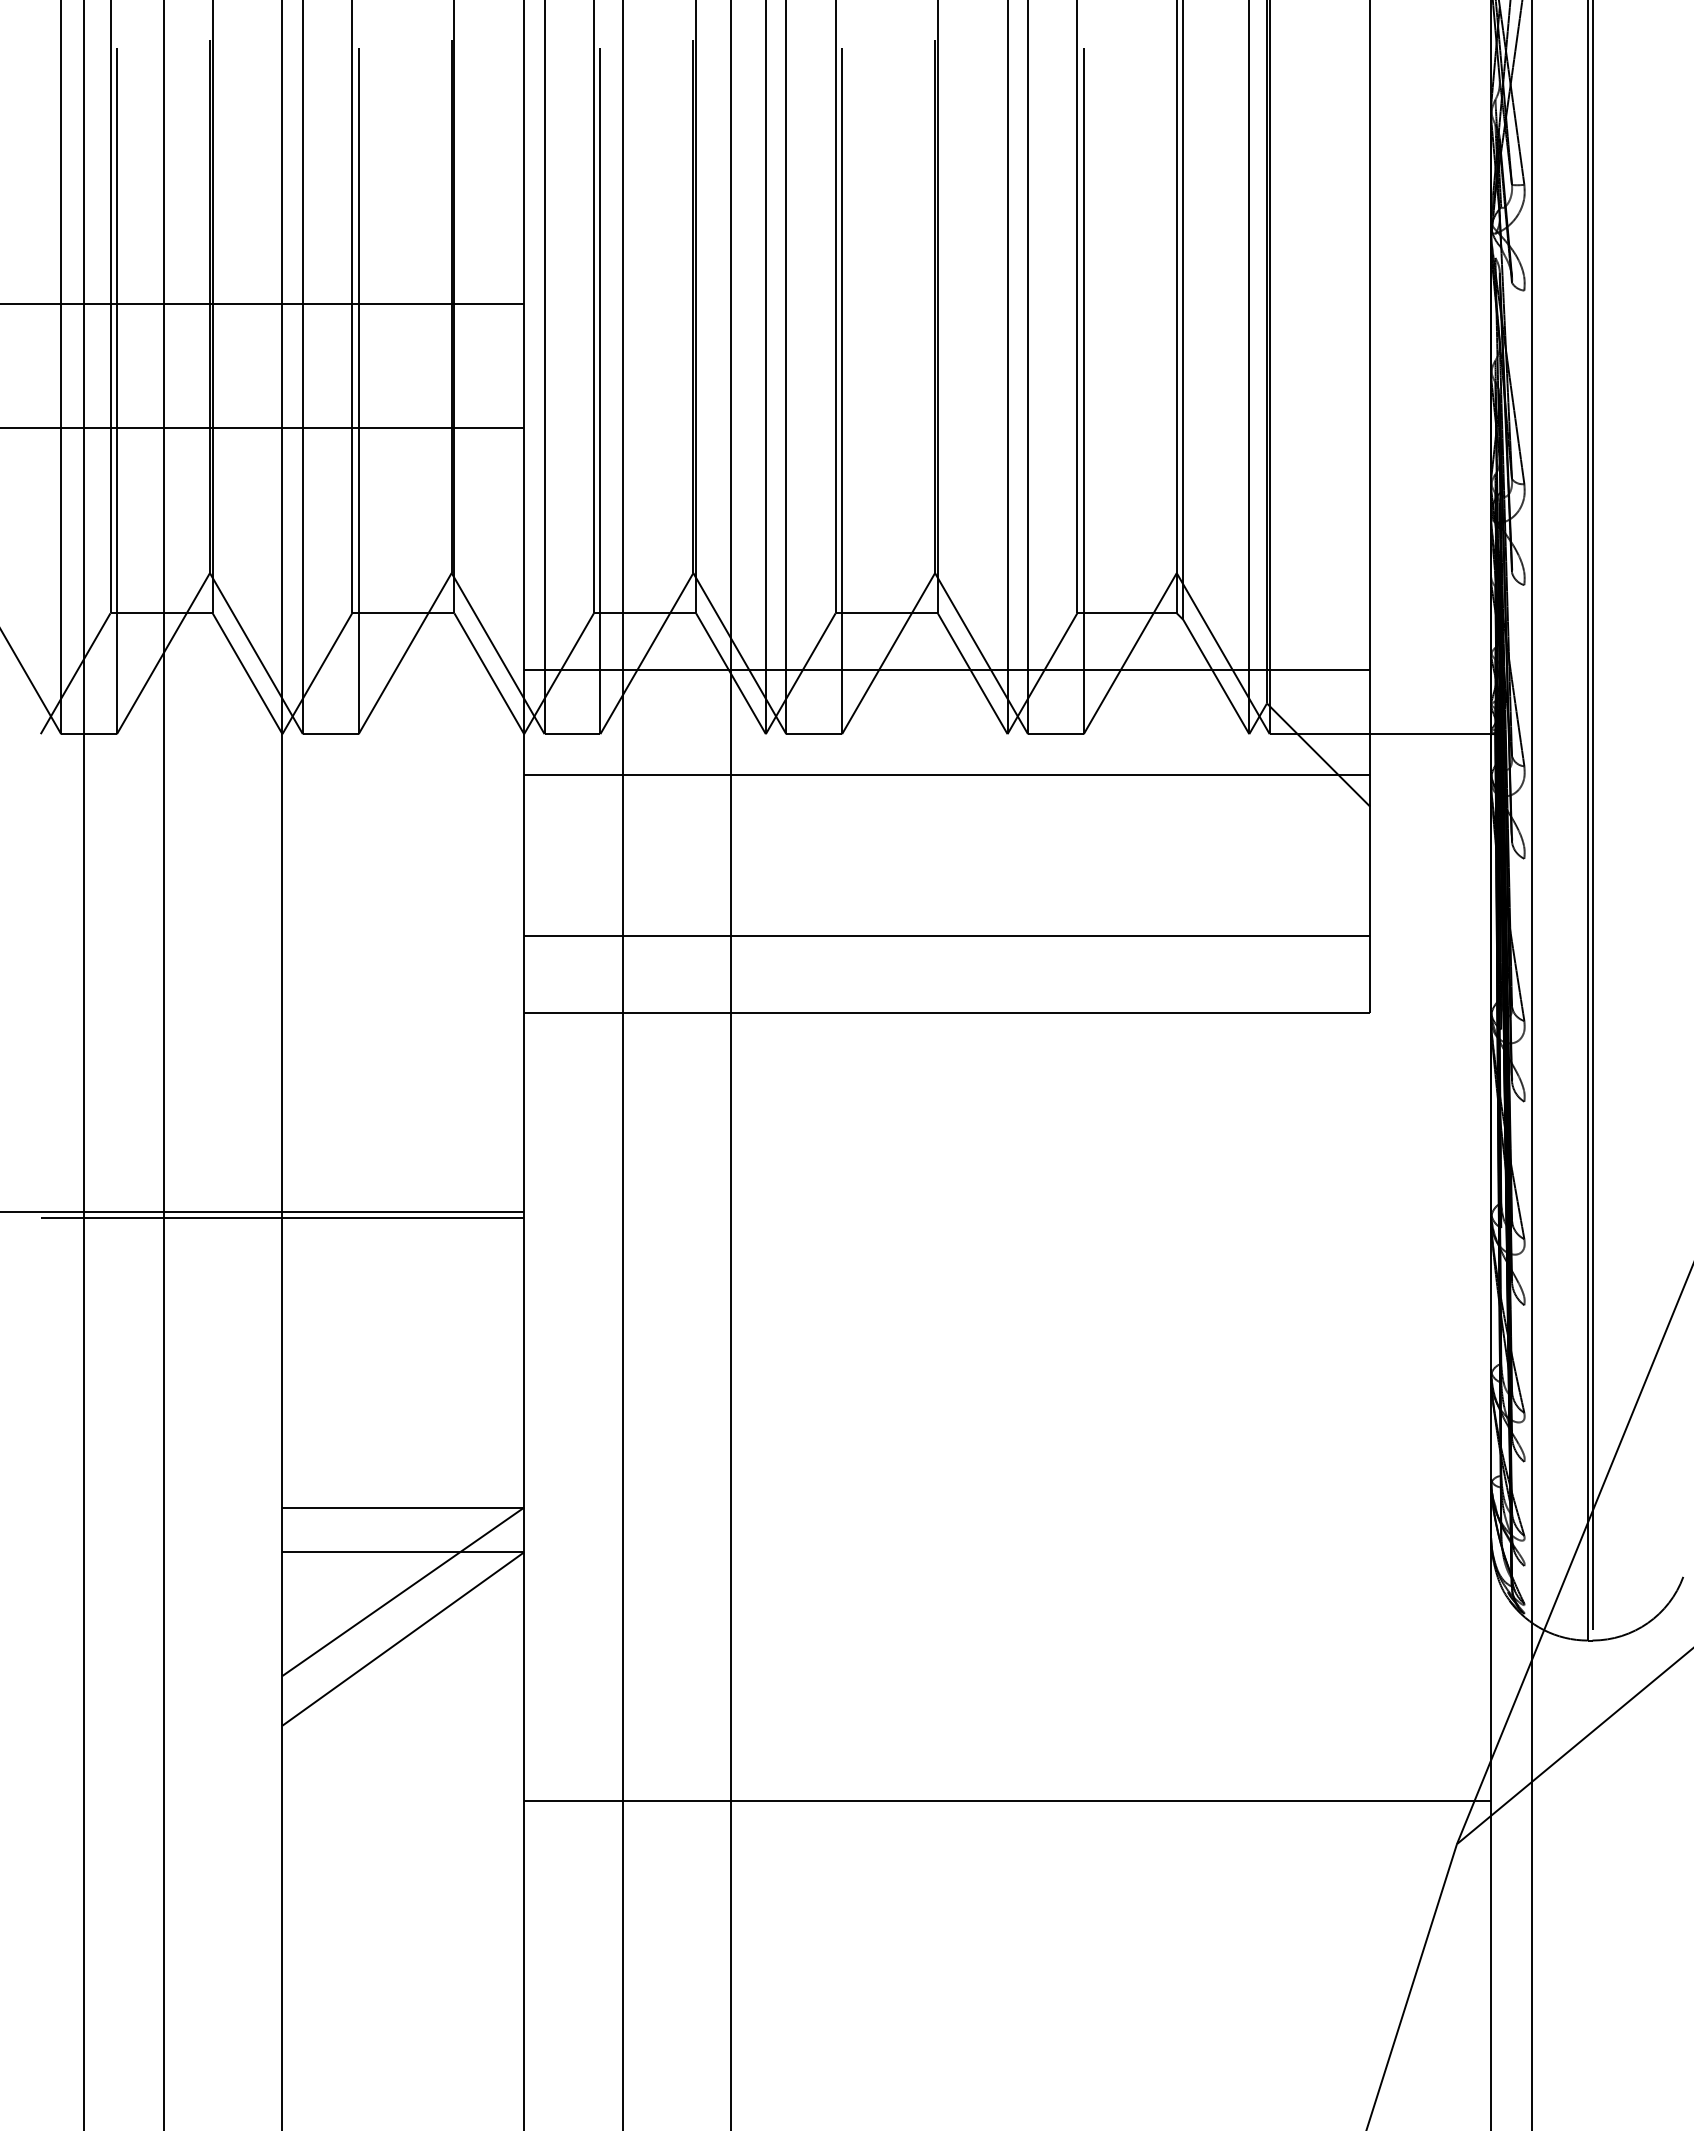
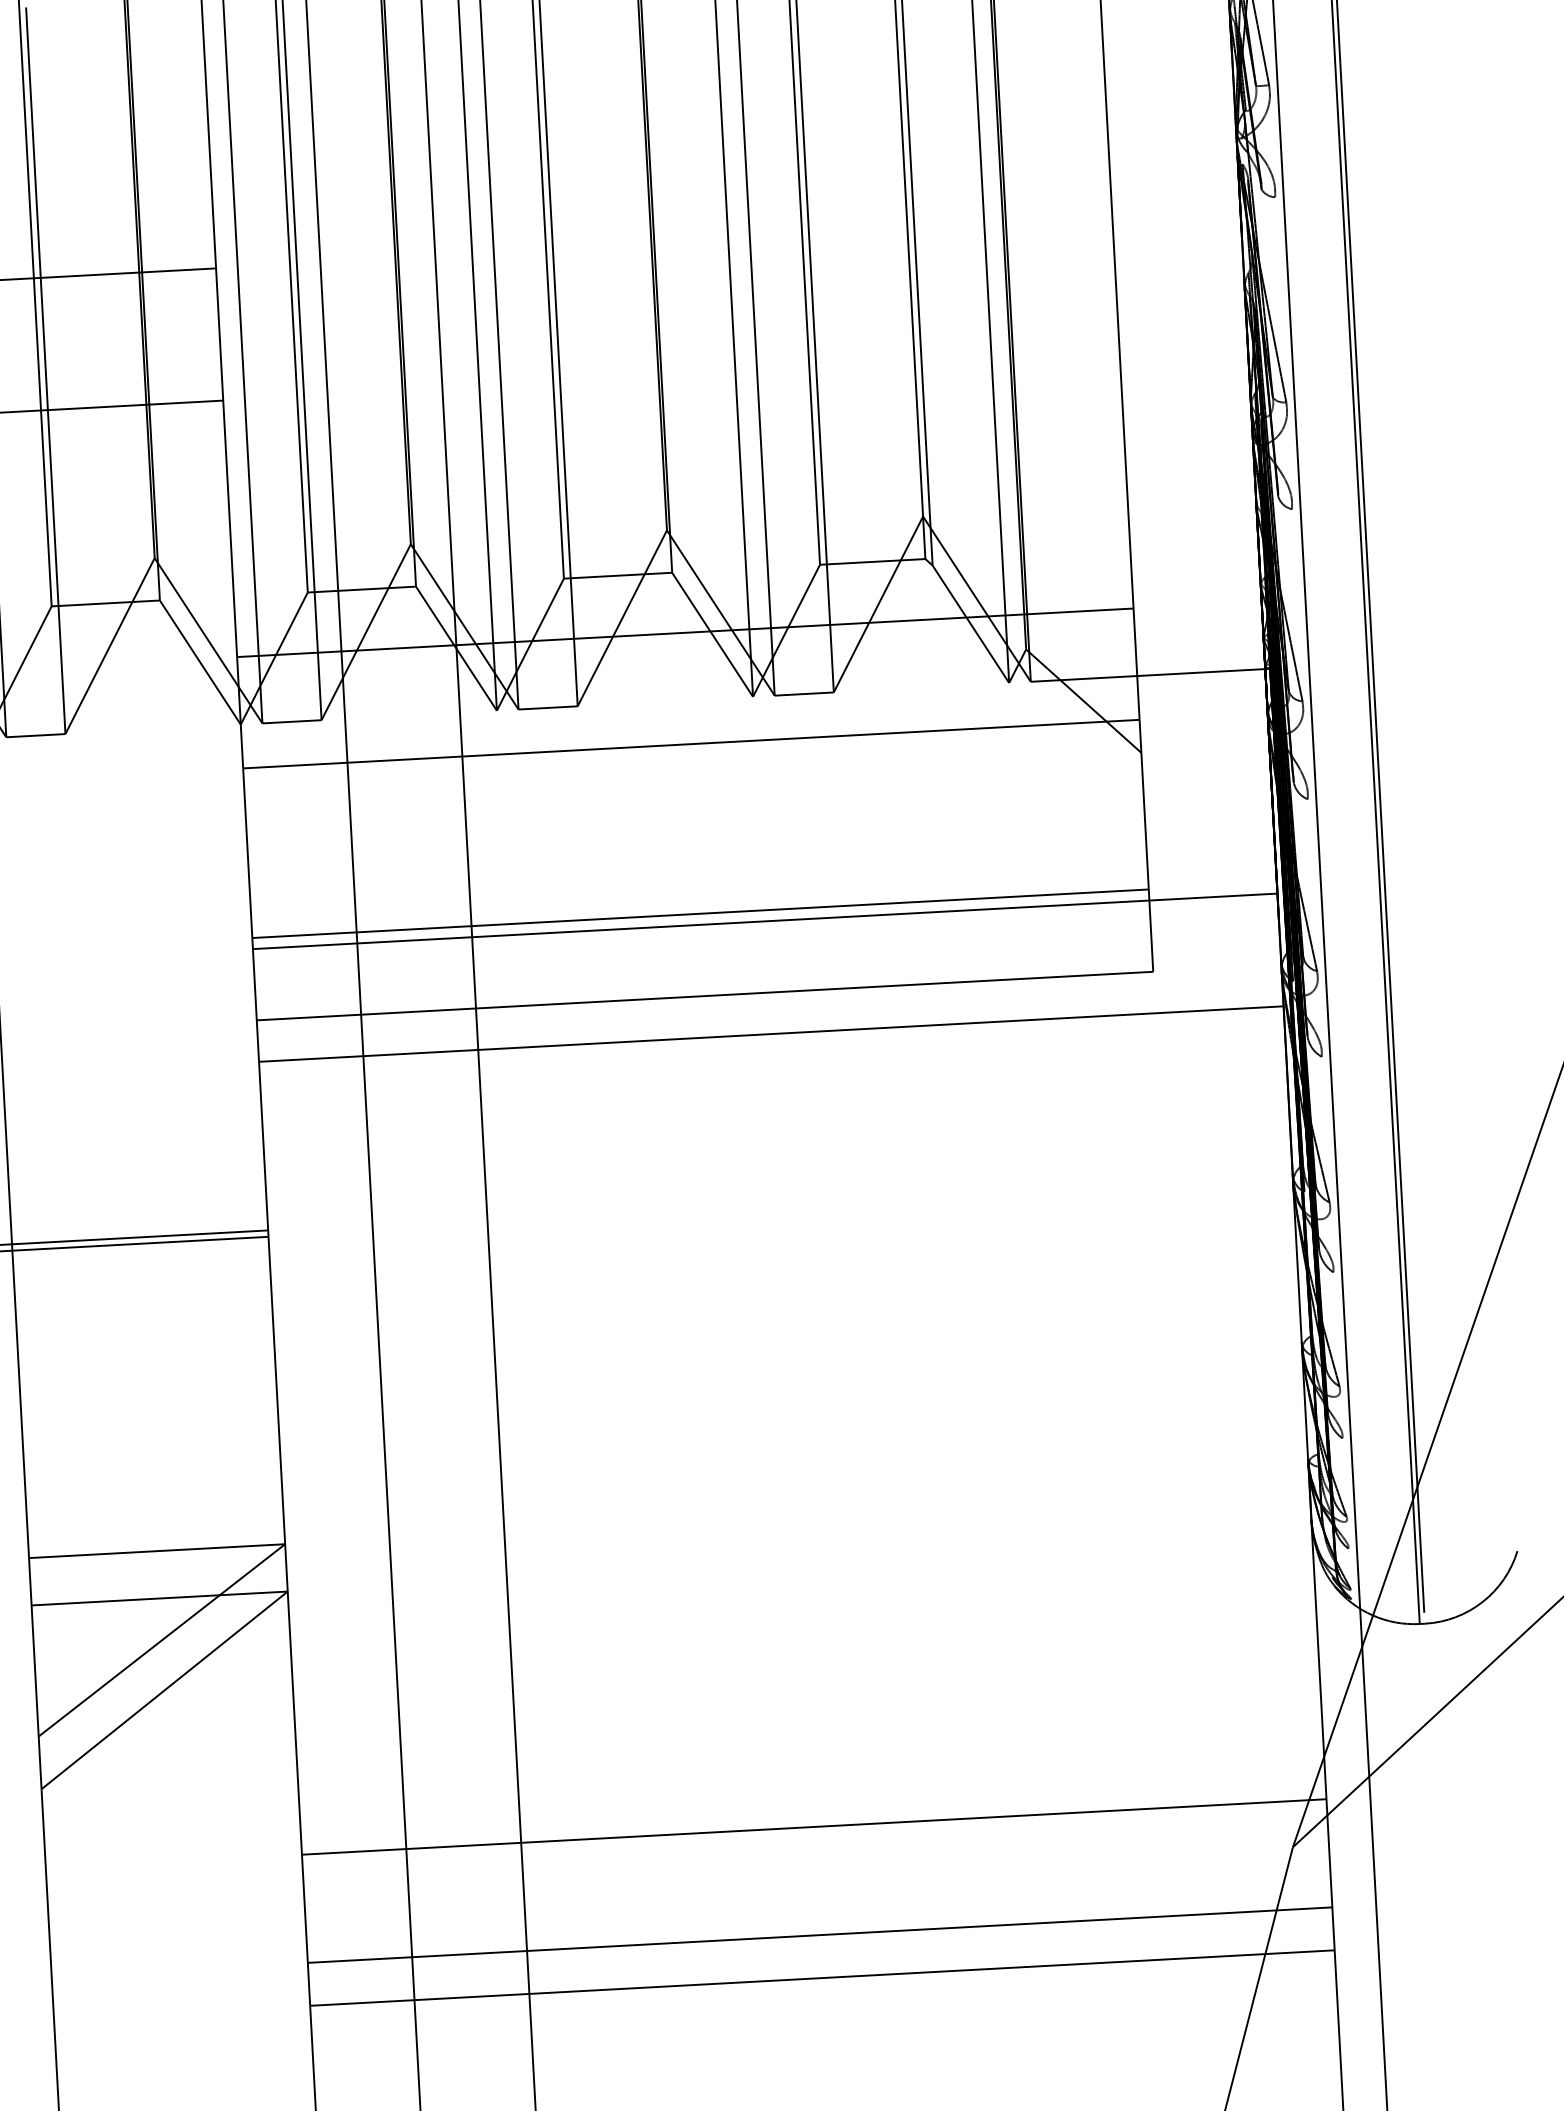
line: (1007, 946) -> (765, 921), added
line: (1007, 1052) -> (771, 1034), added
line: (1007, 1902) -> (819, 1934), added
line: (1007, 1943) -> (822, 1978), added

